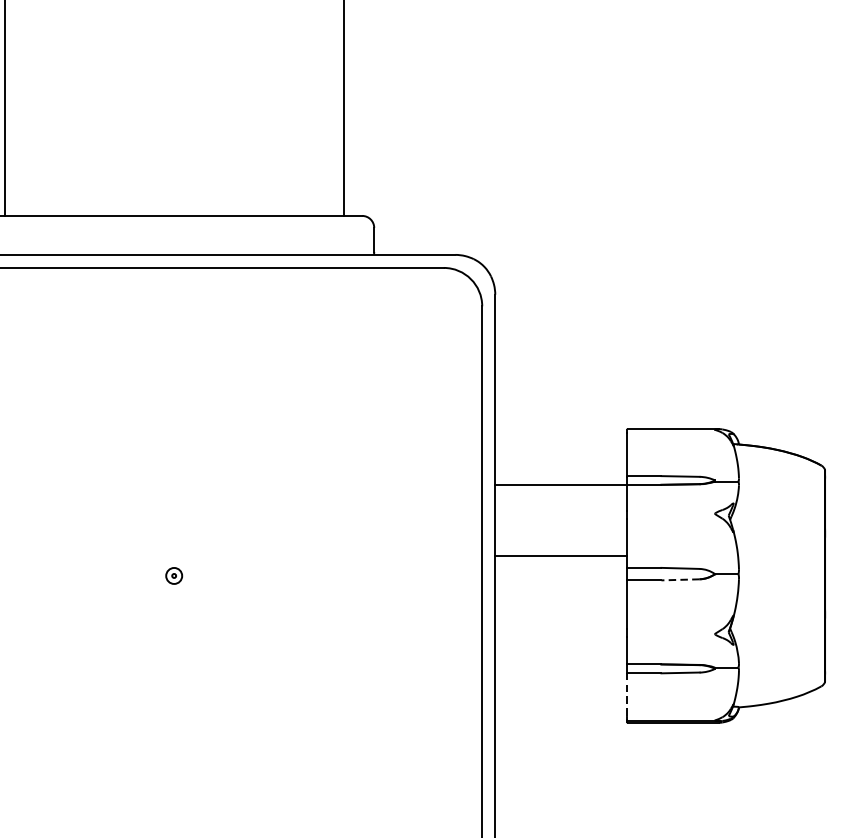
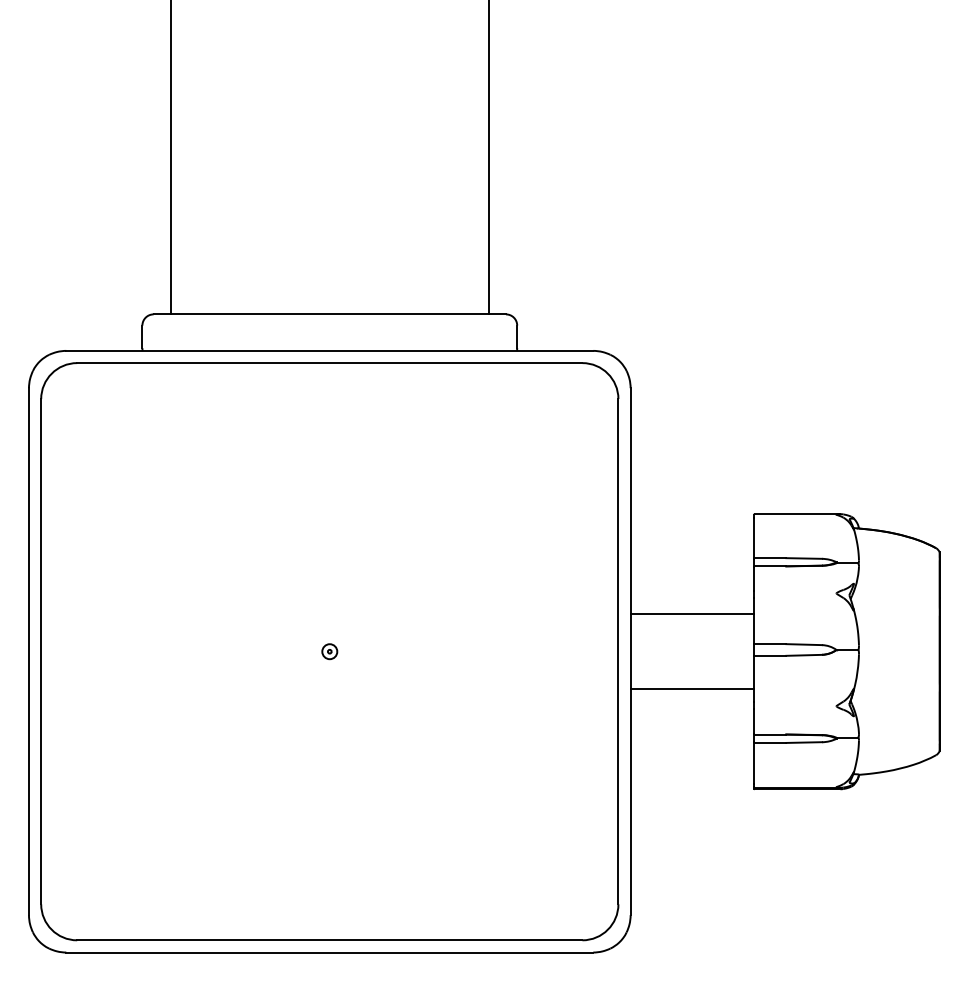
line: (561, 485) -> (692, 614), moved
line: (561, 556) -> (692, 689), moved
line: (680, 580) -> (804, 655), dashed -> solid
line: (627, 695) -> (754, 763), dashed -> solid

